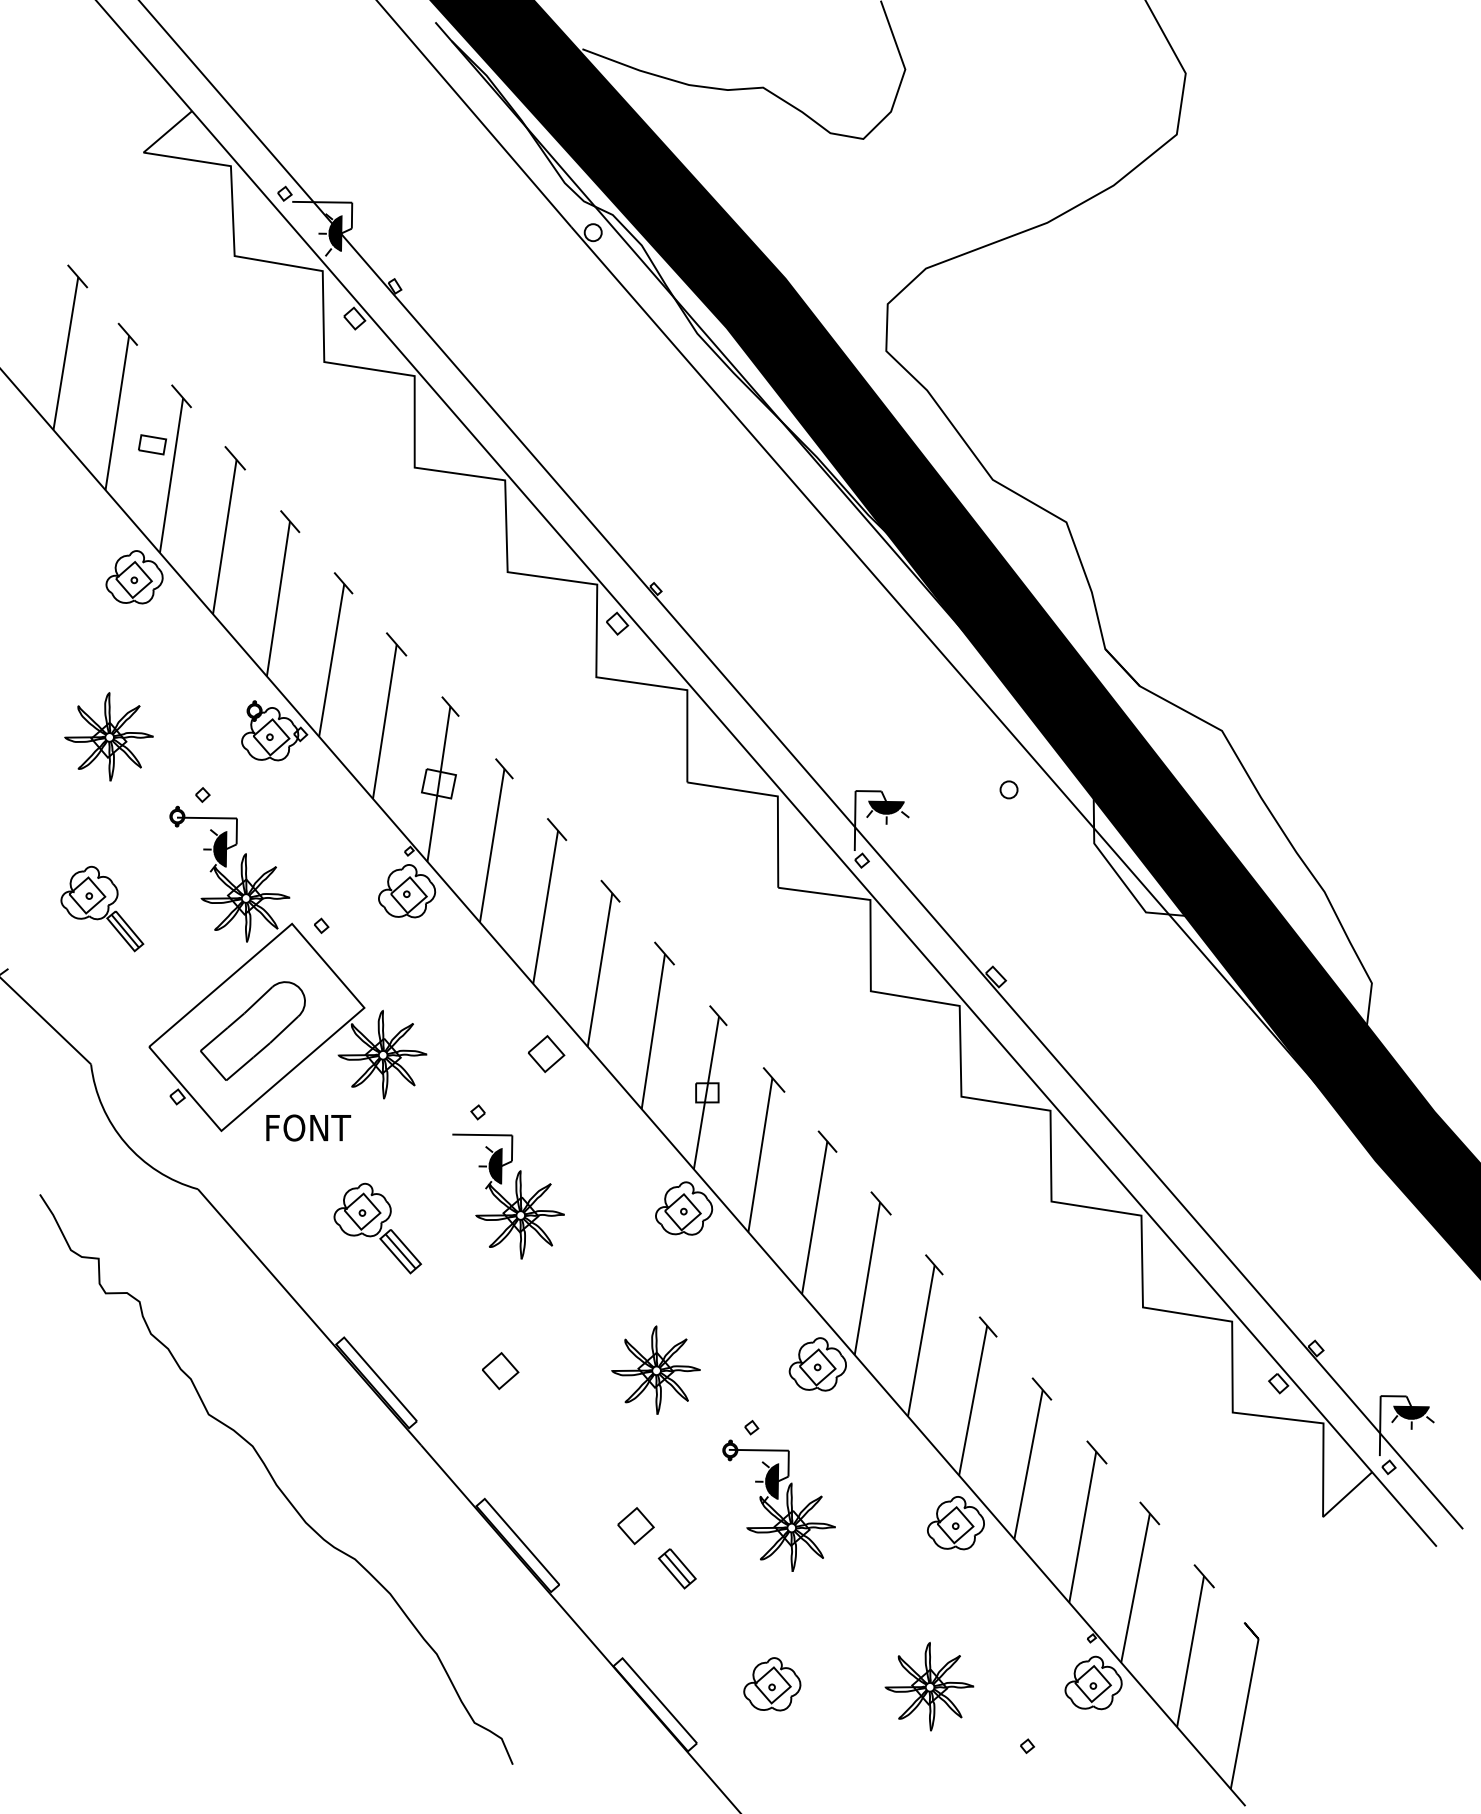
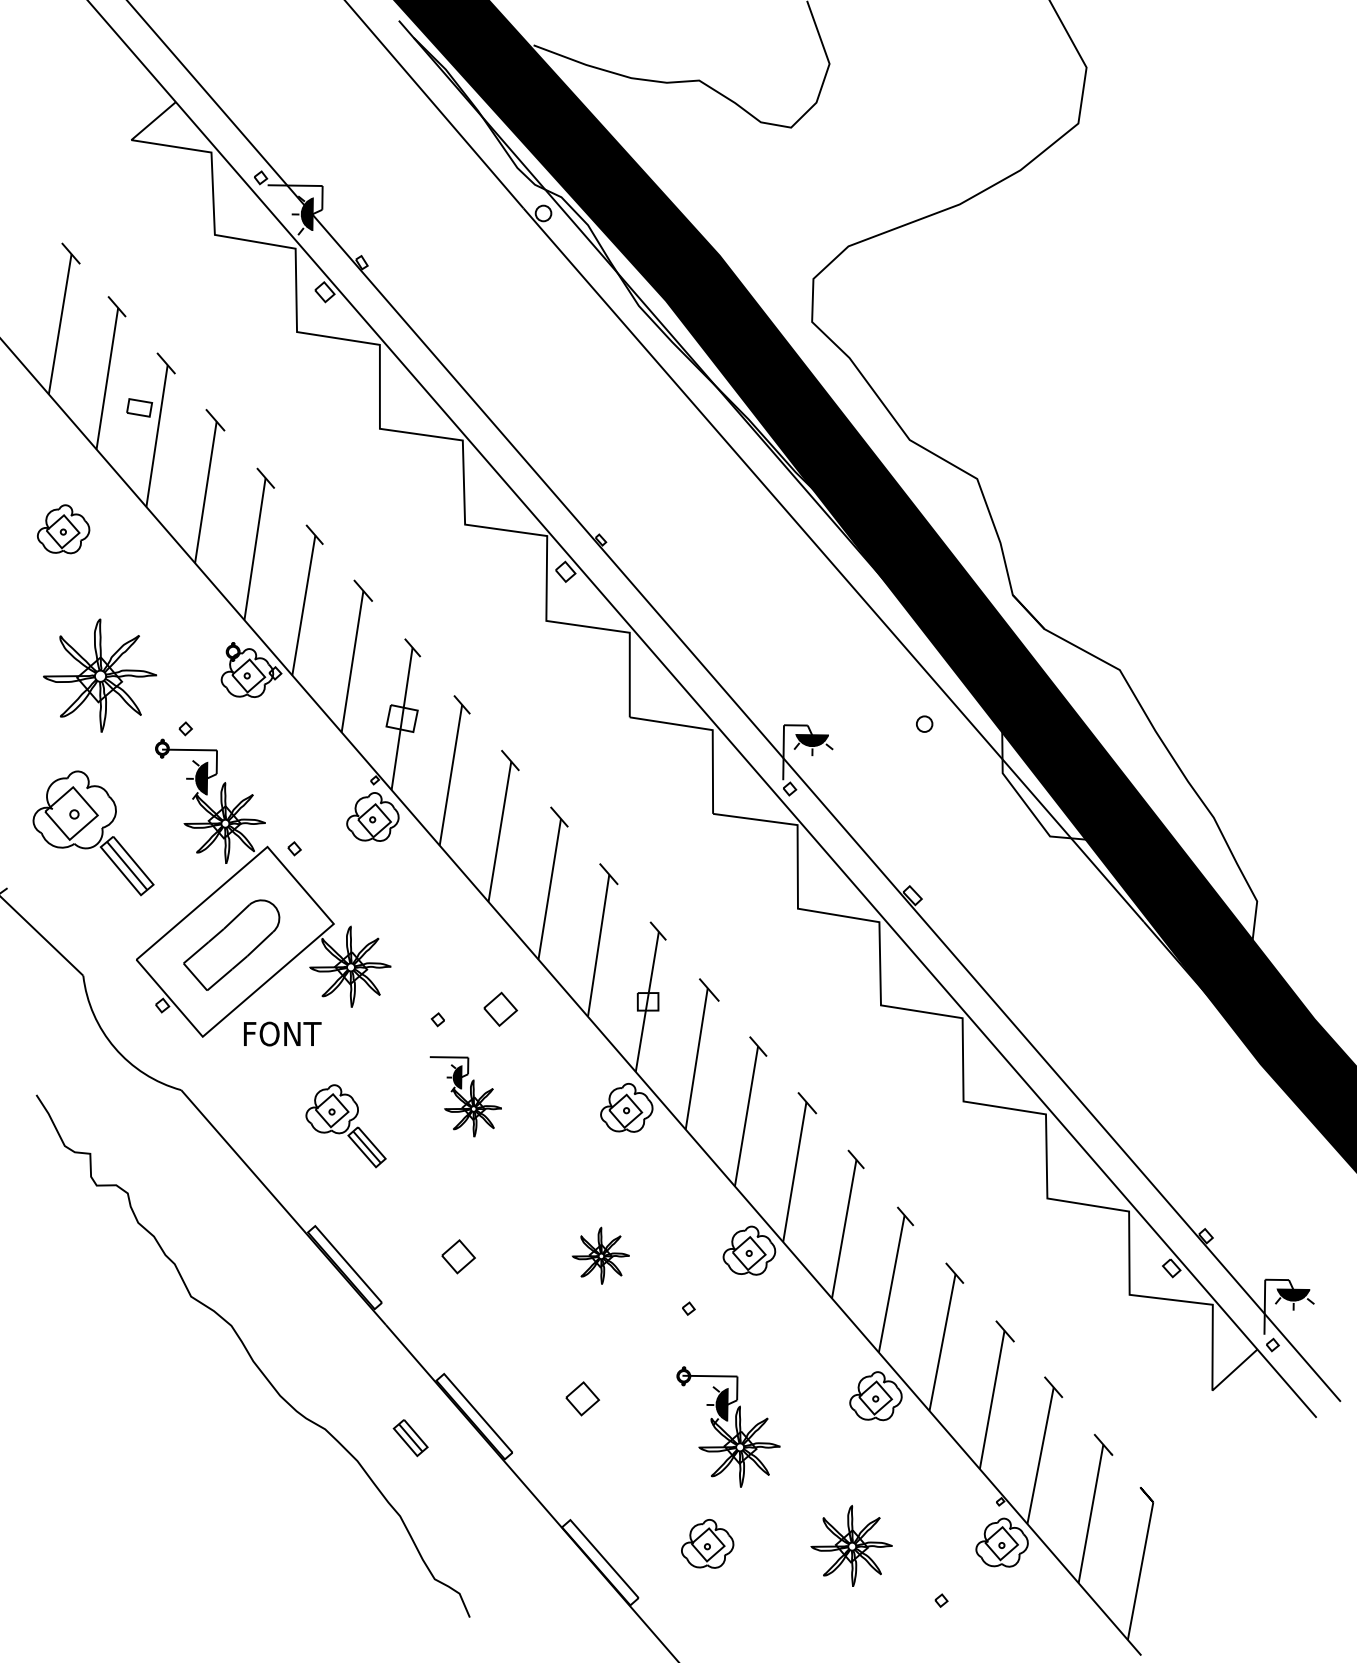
part: (134, 577) -> (63, 529), moved
part: (108, 736) -> (99, 675), size x1.4
part: (102, 908) -> (93, 832), size x1.6
part: (546, 1053) -> (500, 1008), moved
part: (508, 1196) -> (465, 1096), size x0.7
part: (655, 1369) -> (600, 1255), size x0.7
part: (778, 1505) -> (727, 1426), moved
part: (676, 1568) -> (409, 1437), moved

